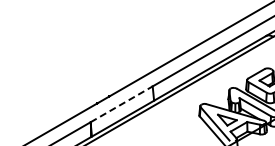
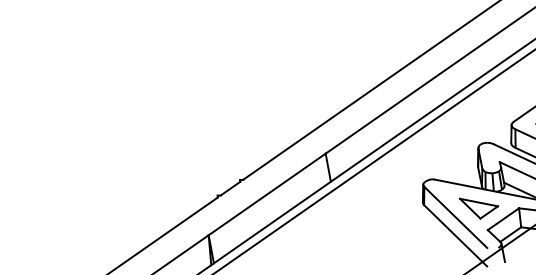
line: (121, 104) -> (266, 194), dashed -> solid

